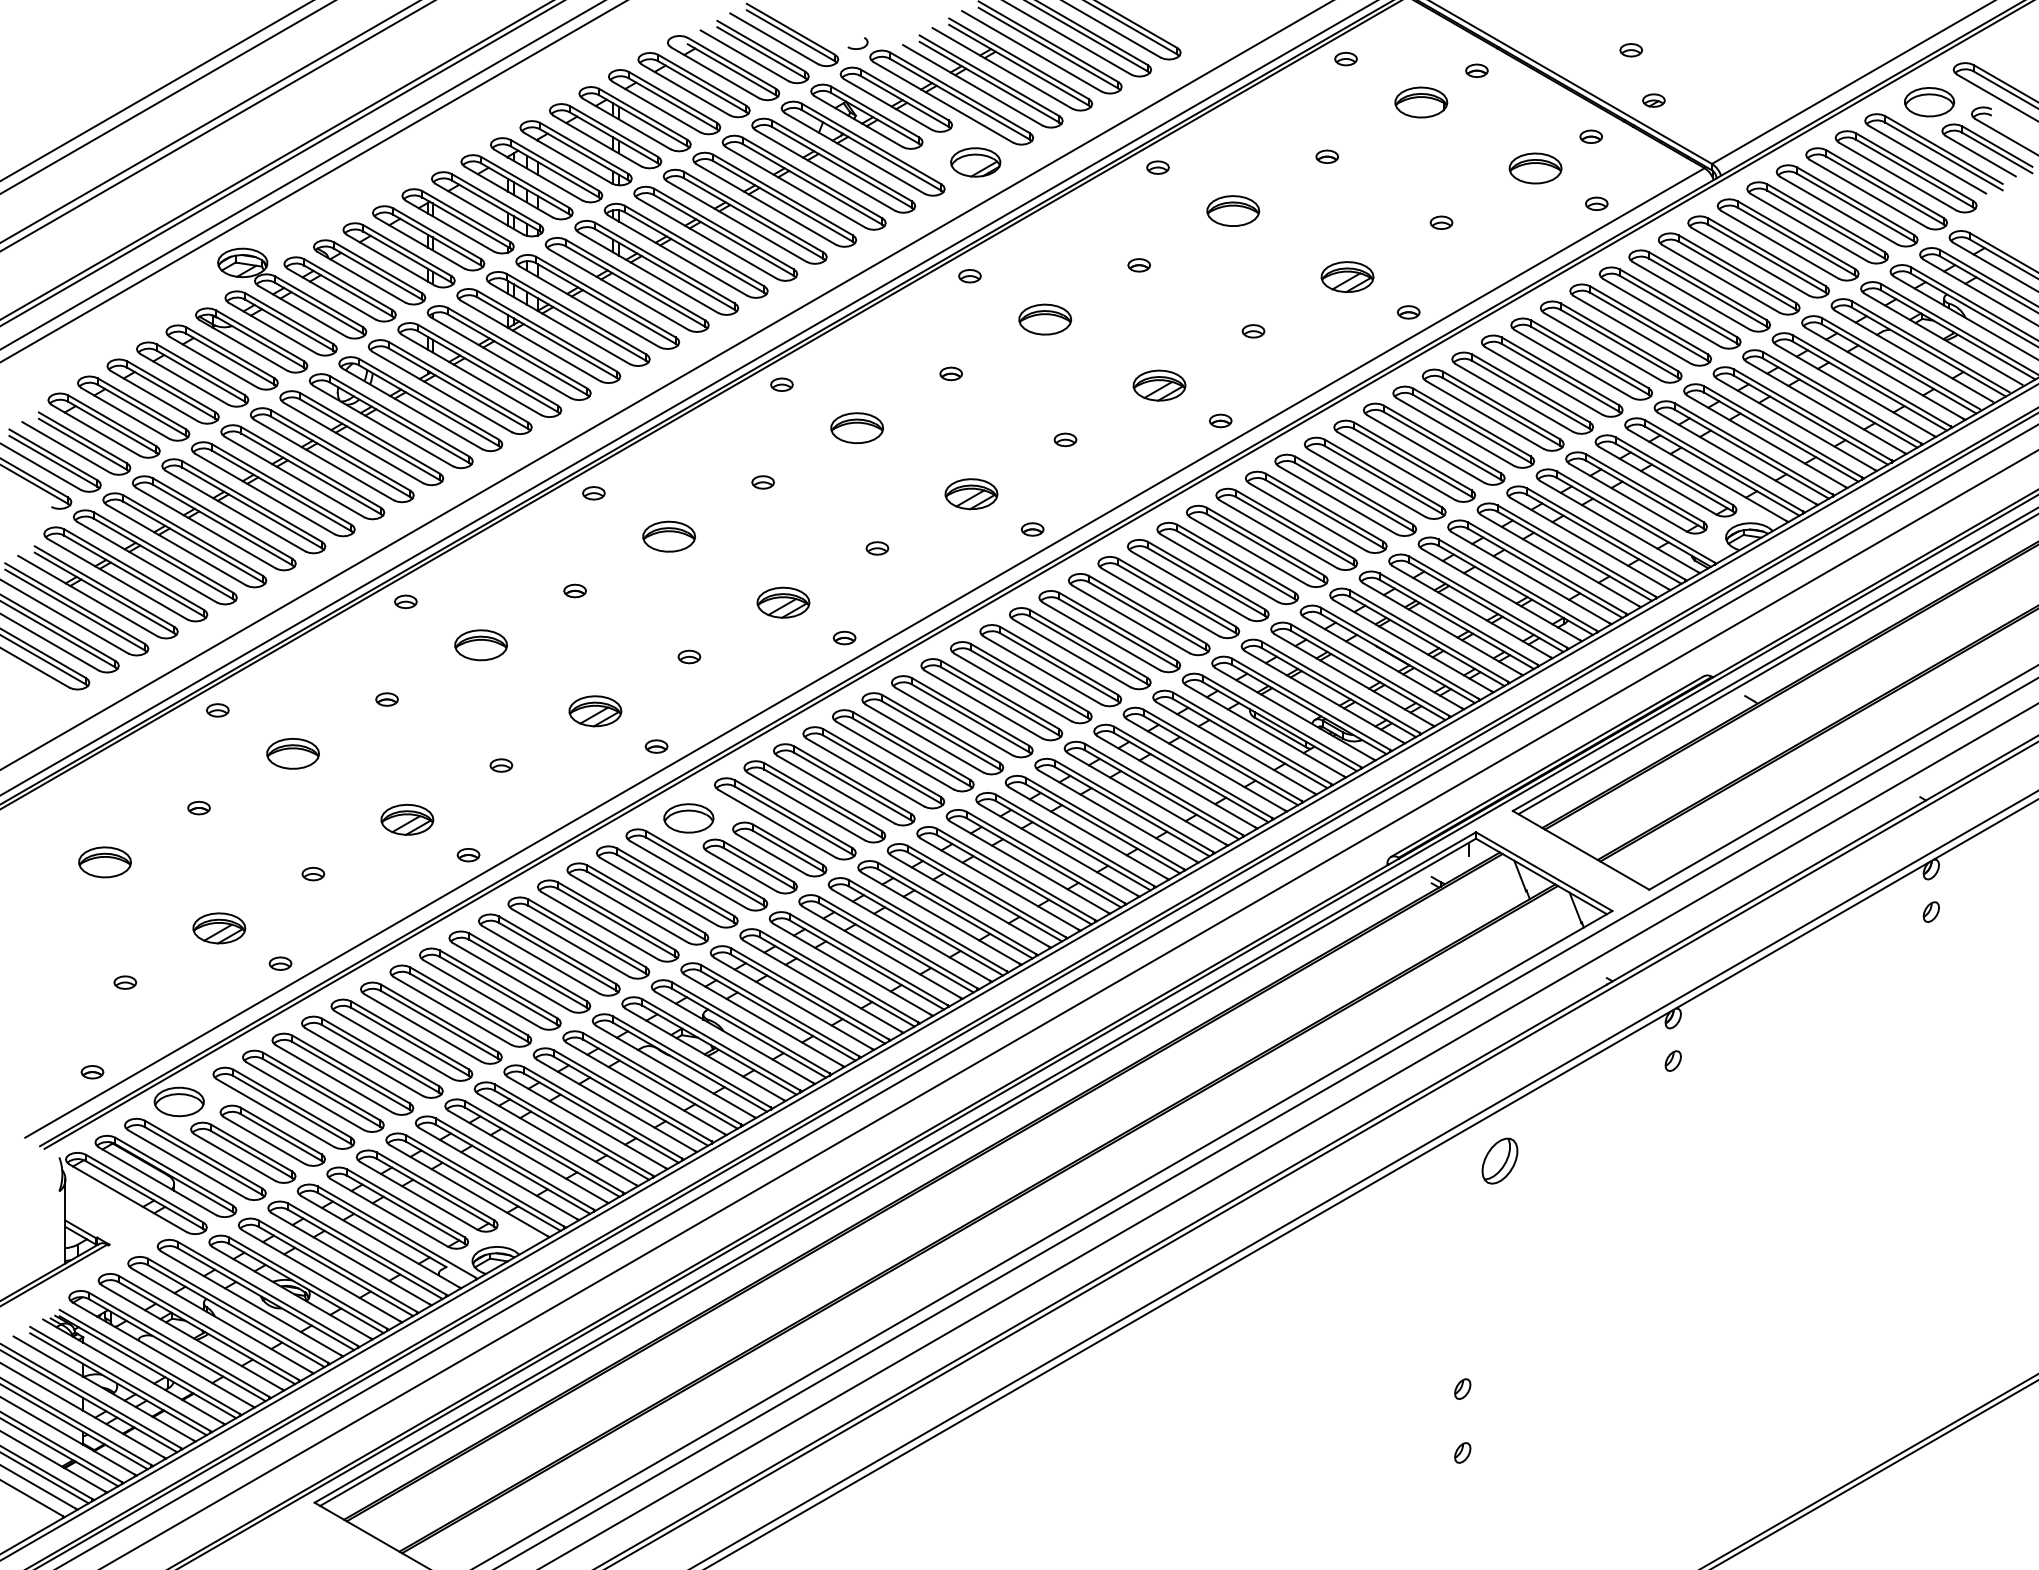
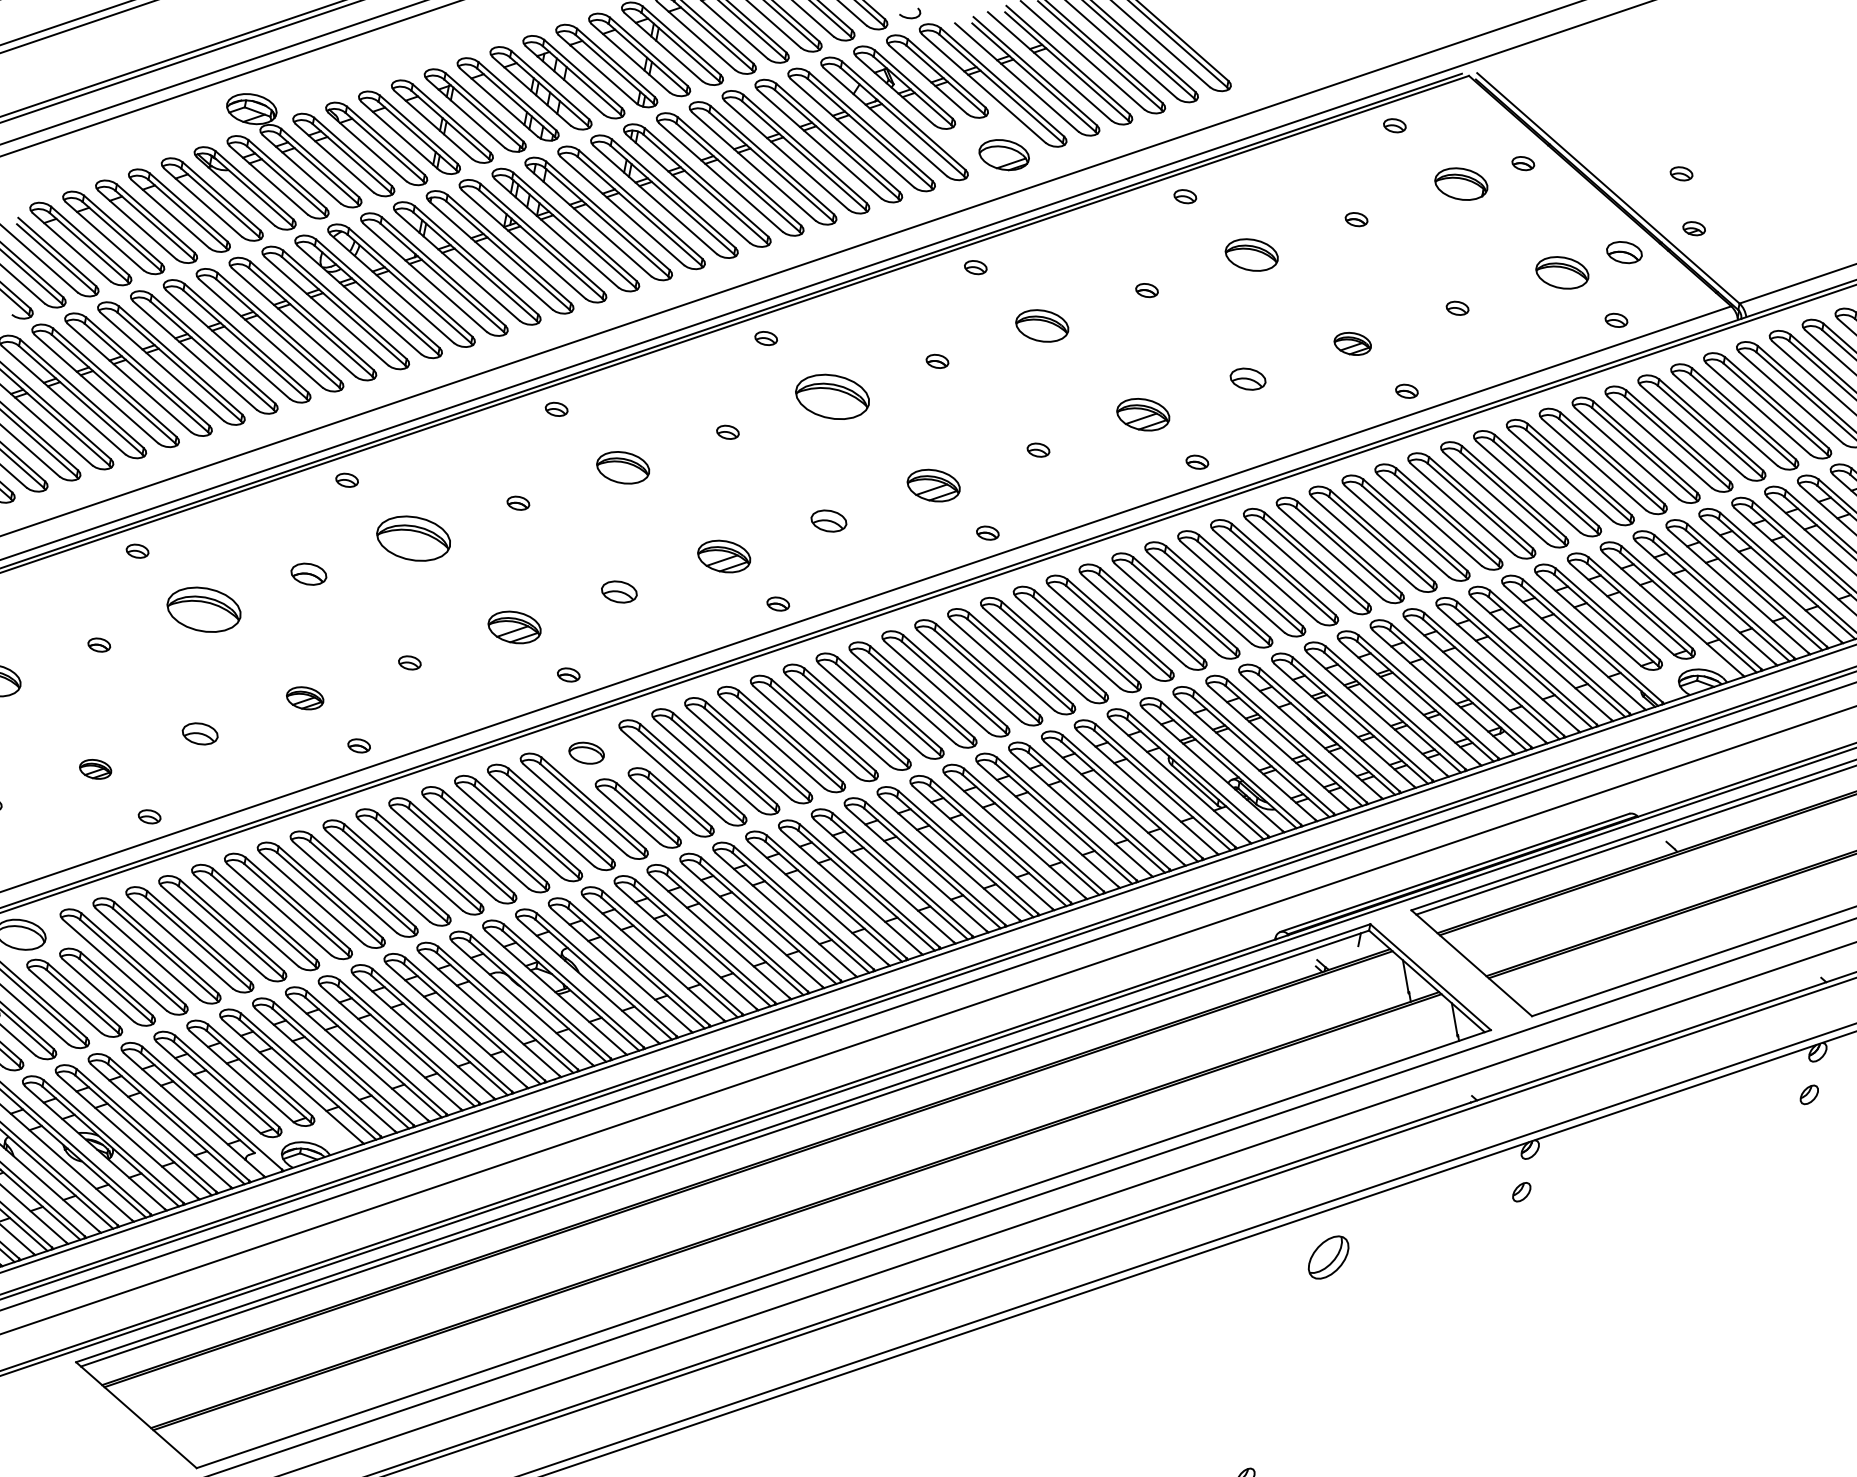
part: (1590, 136) -> (1623, 251), size x1.6
part: (1347, 277) -> (1352, 344), size x0.7
part: (1253, 331) -> (1248, 379), size x1.6
part: (857, 427) -> (833, 396), size x1.4
part: (877, 548) -> (829, 521), size x1.6
part: (480, 645) -> (412, 538), size x1.4
part: (689, 656) -> (619, 591), size x1.6
part: (386, 699) -> (308, 574), size x1.6
part: (292, 753) -> (203, 609), size x1.4
part: (688, 818) -> (586, 753), size x0.7
part: (407, 819) -> (305, 698), size x0.7
part: (313, 873) -> (200, 733), size x1.6
part: (219, 928) -> (95, 769), size x0.6

